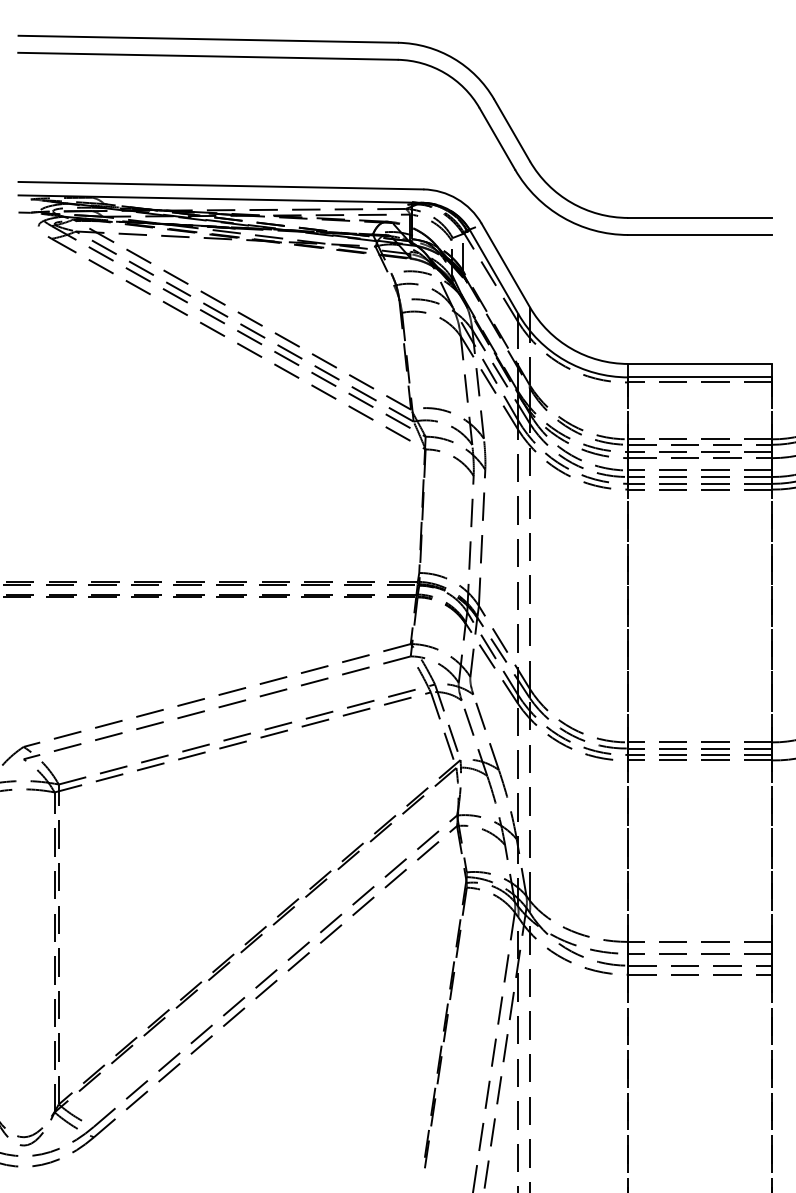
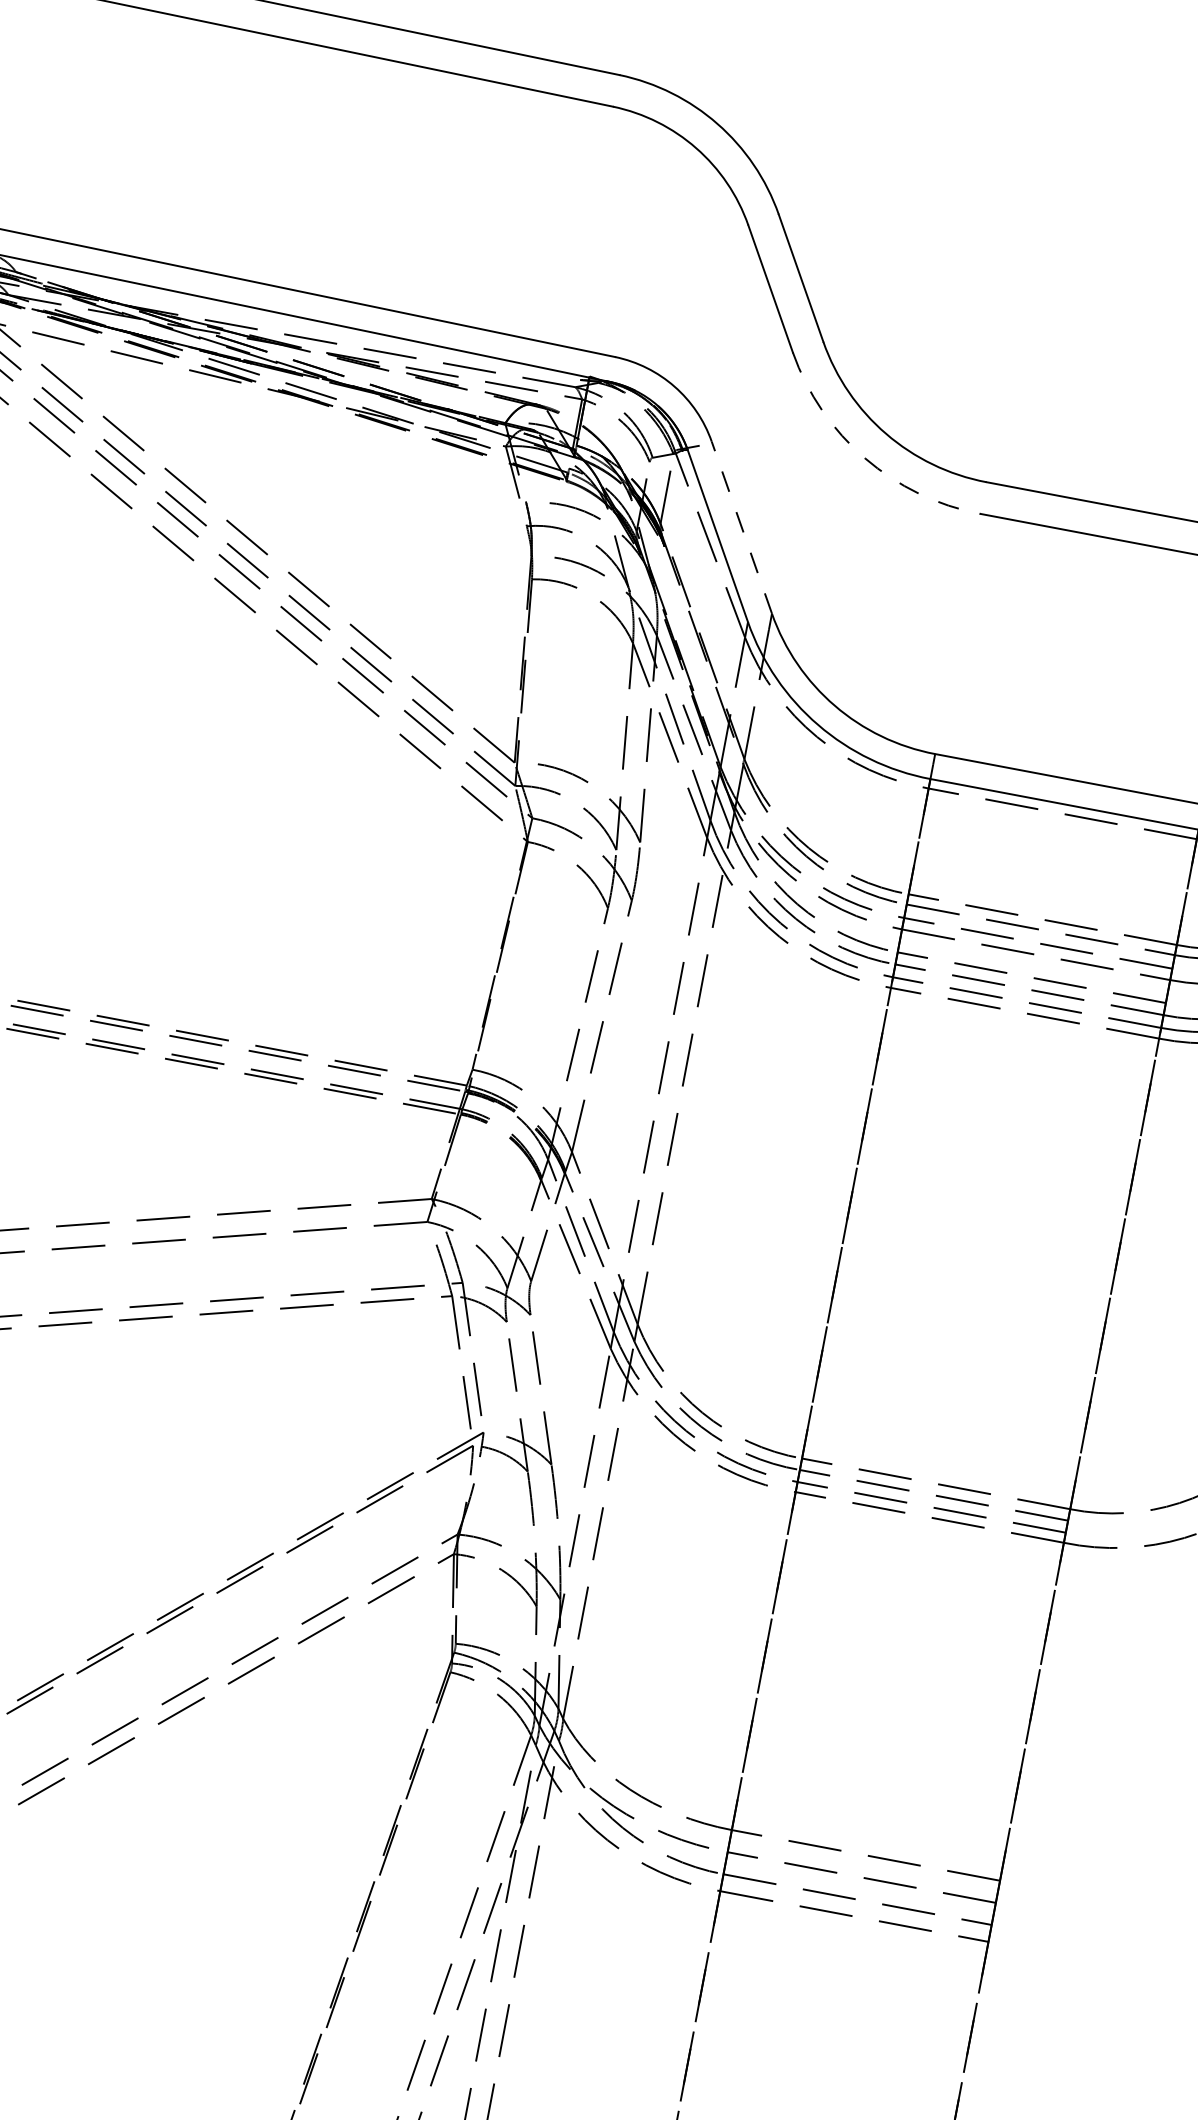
arc: (562, 217) -> (864, 458), solid -> dashed
line: (505, 265) -> (741, 527), solid -> dashed

